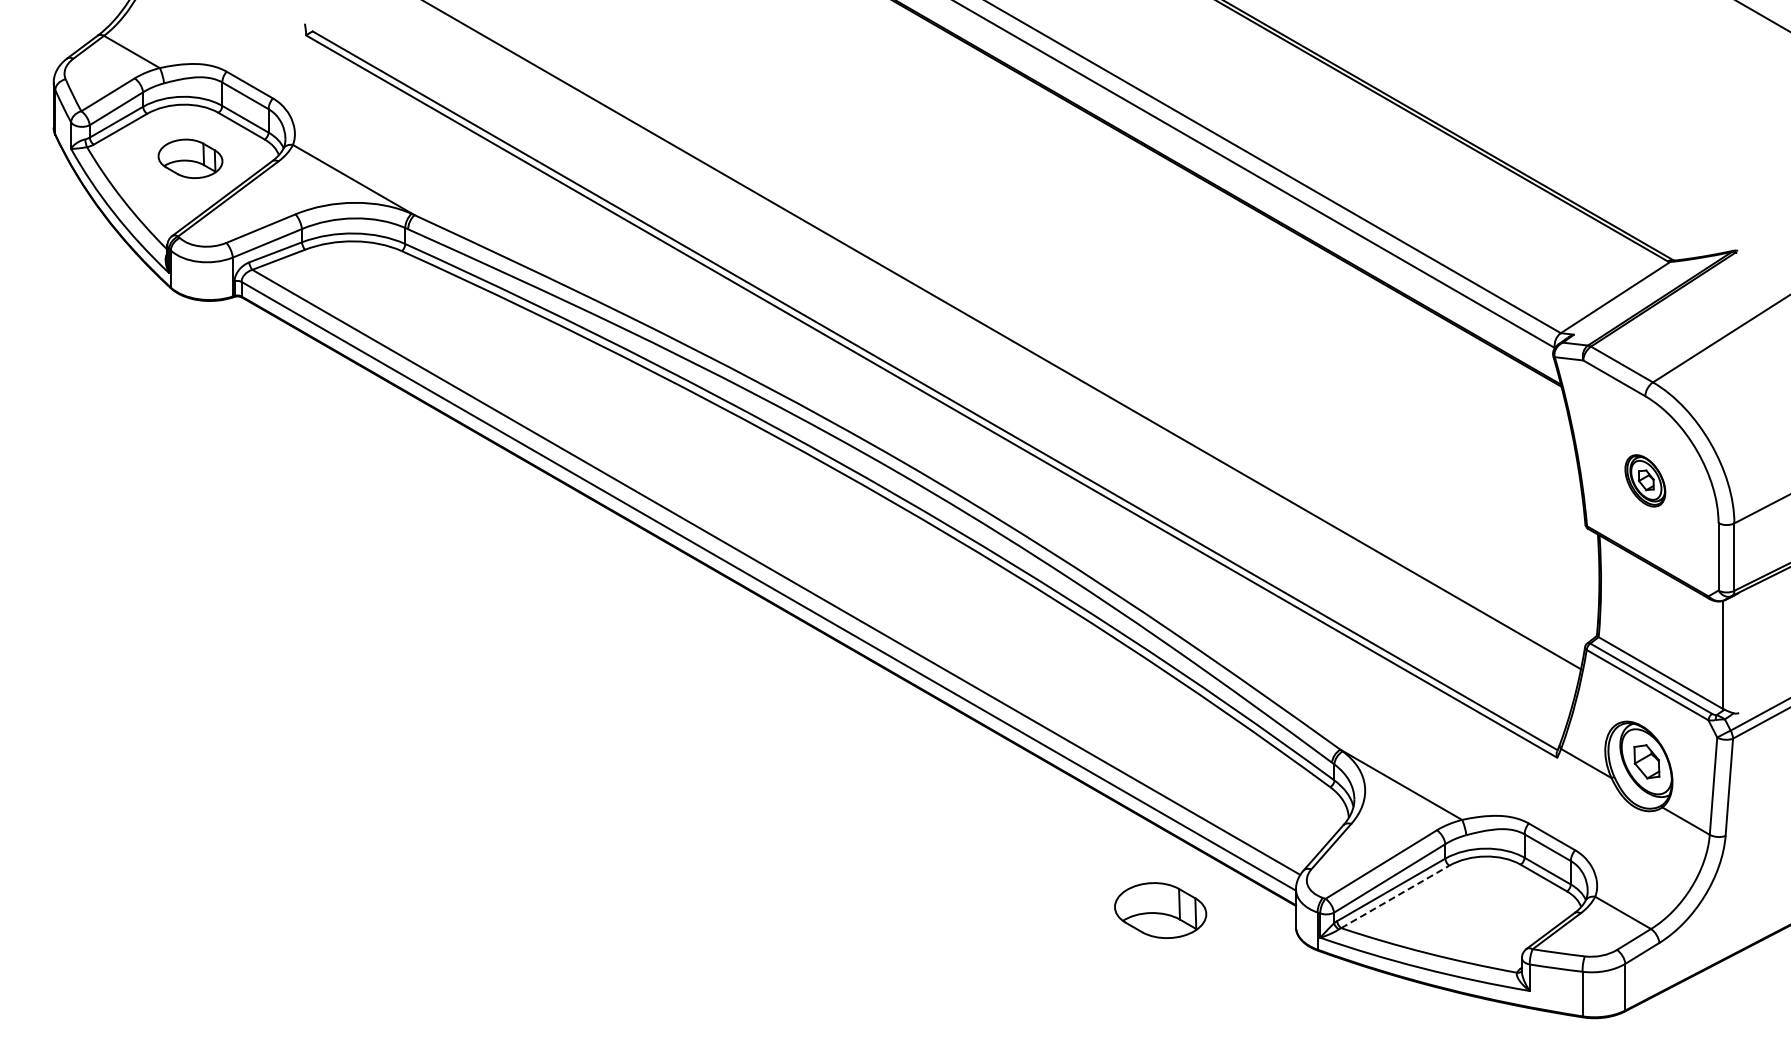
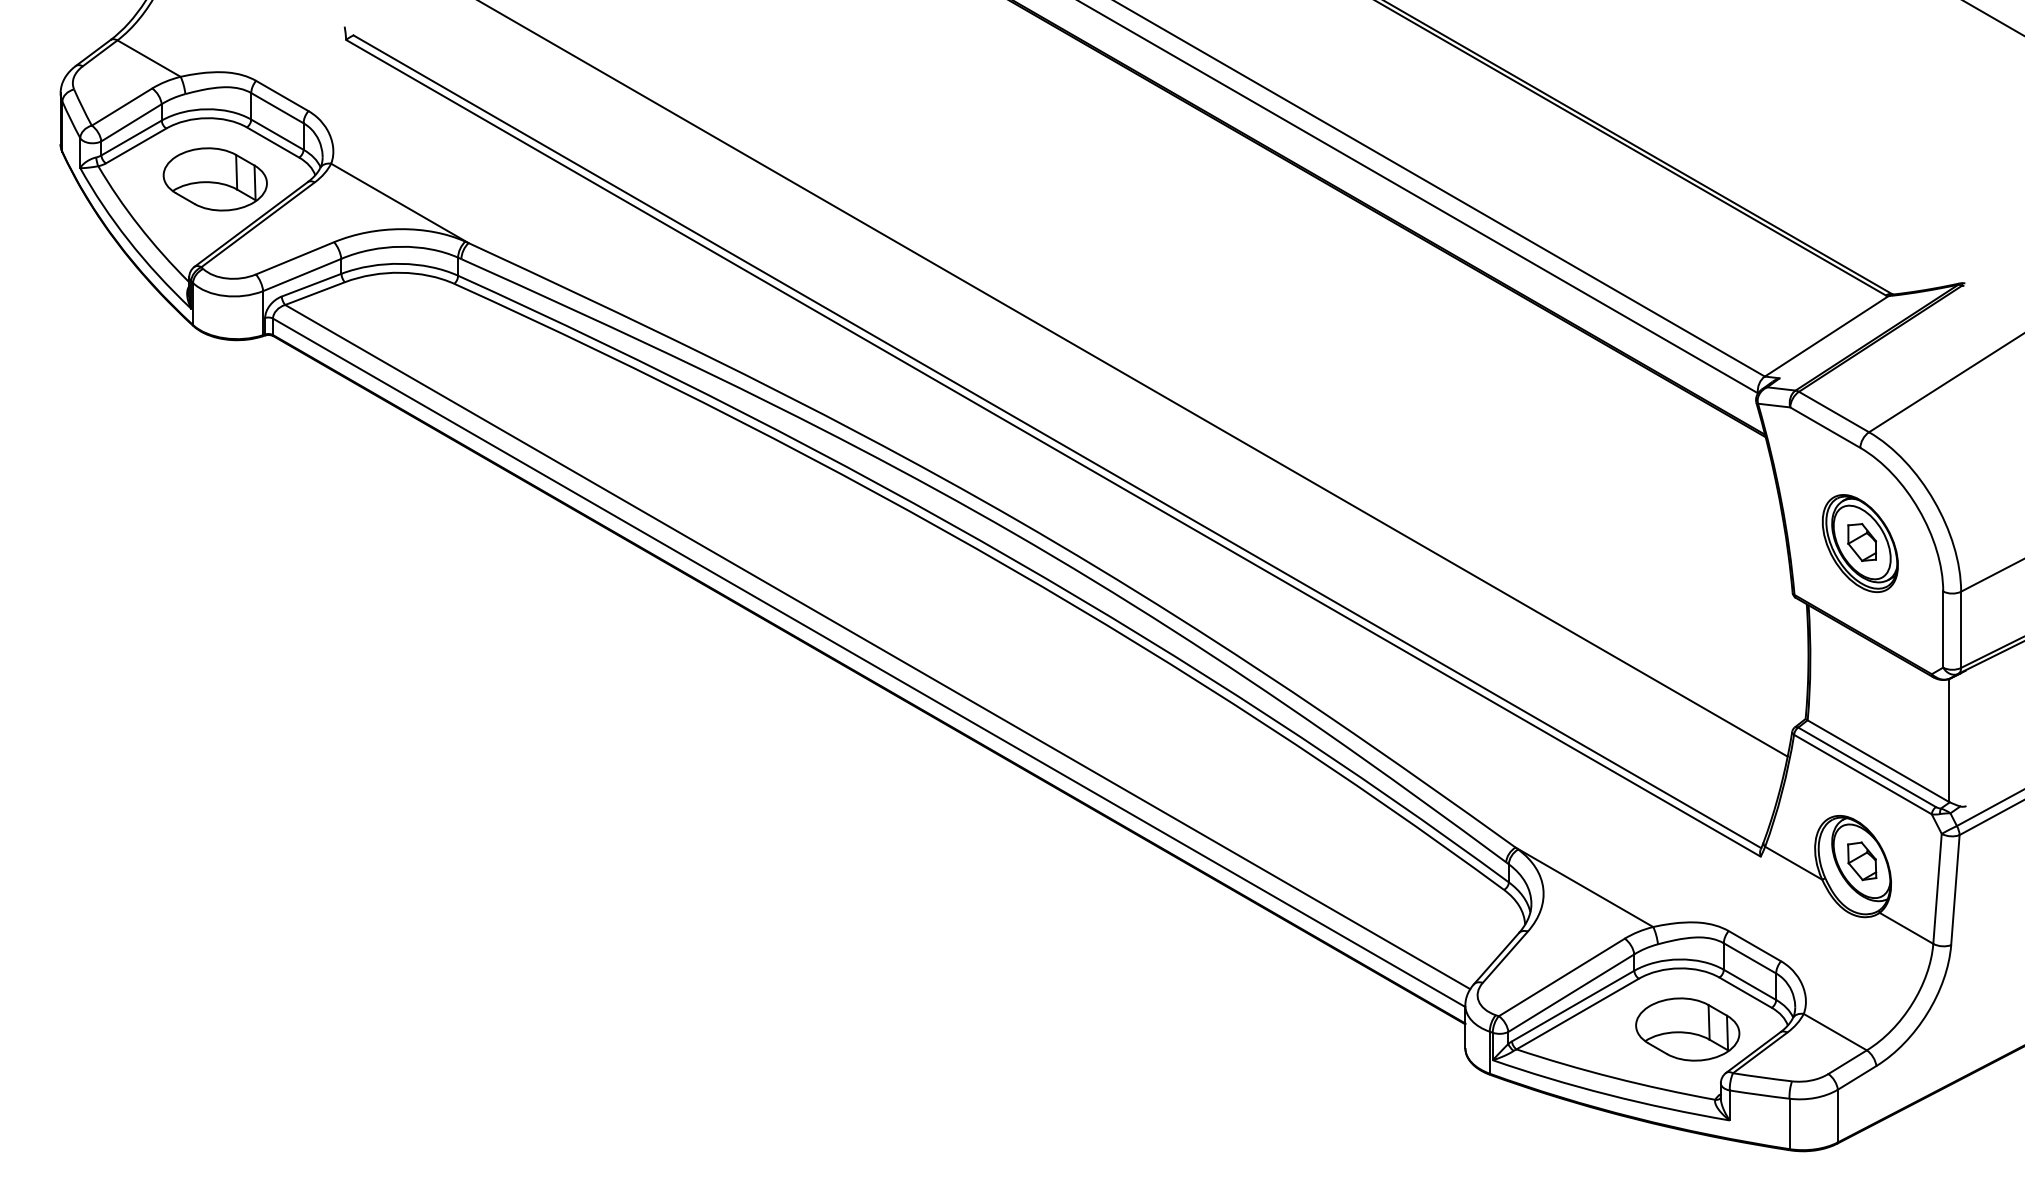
part: (190, 158) -> (215, 179), size x1.43
part: (1645, 480) -> (1860, 543), size x1.67
line: (1395, 896) -> (1577, 1013), dashed -> solid
part: (1160, 910) -> (1687, 1029), moved

